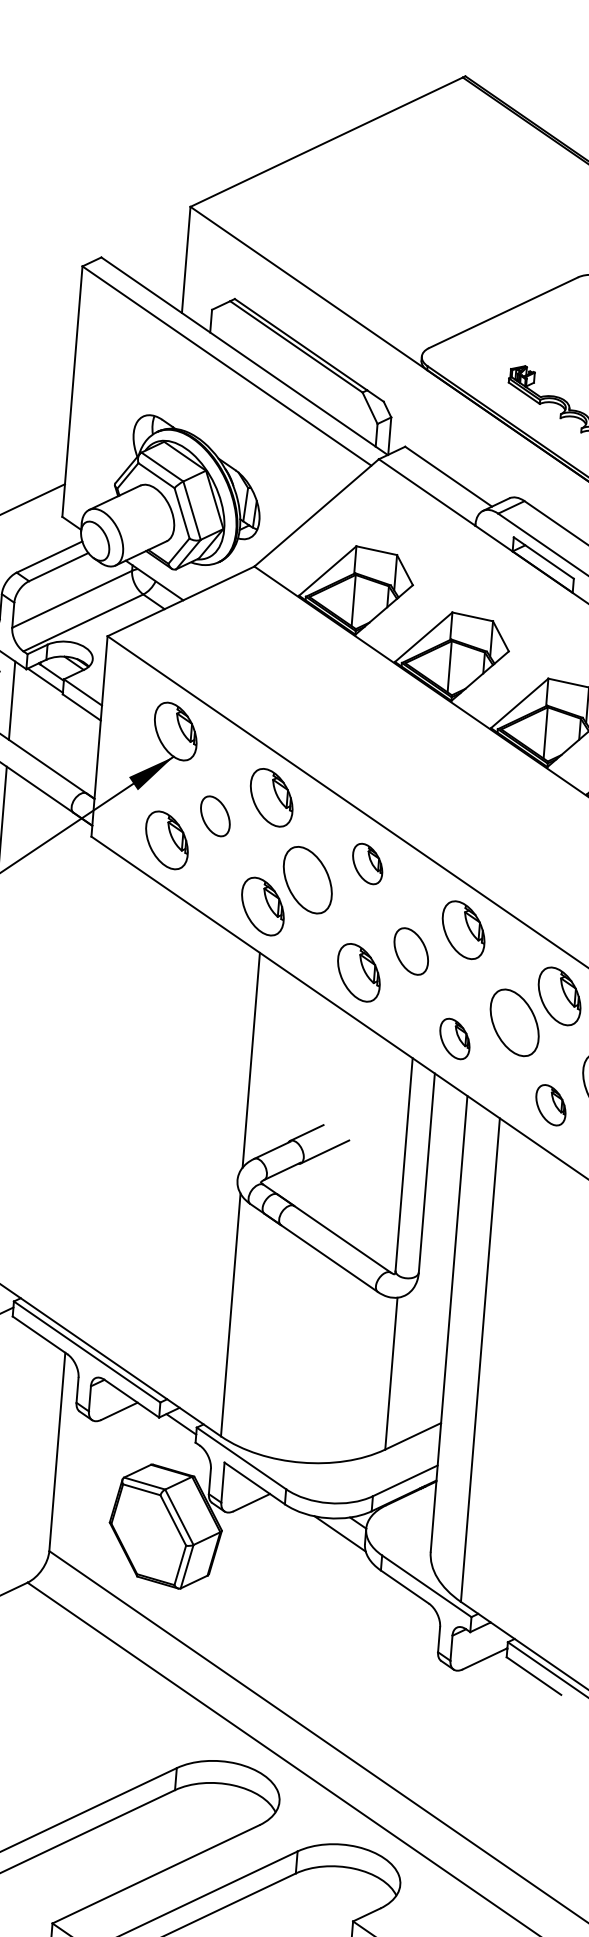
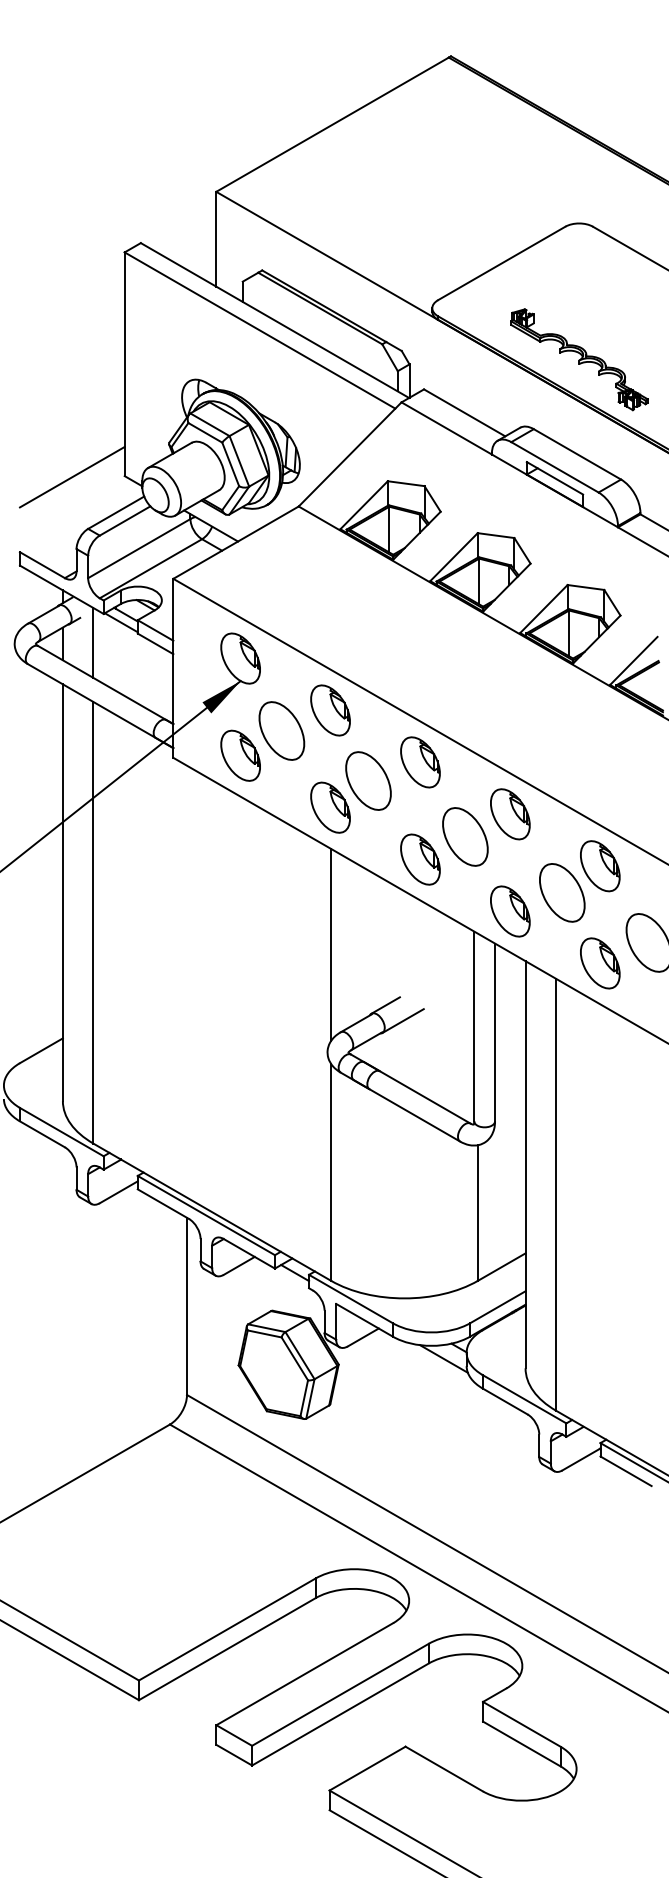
part: (214, 815) -> (281, 730), size x1.67
part: (367, 864) -> (420, 762), size x1.43
part: (411, 950) -> (465, 836), size x1.43
part: (455, 1039) -> (510, 911), size x1.43
part: (551, 1105) -> (600, 963), size x1.43

